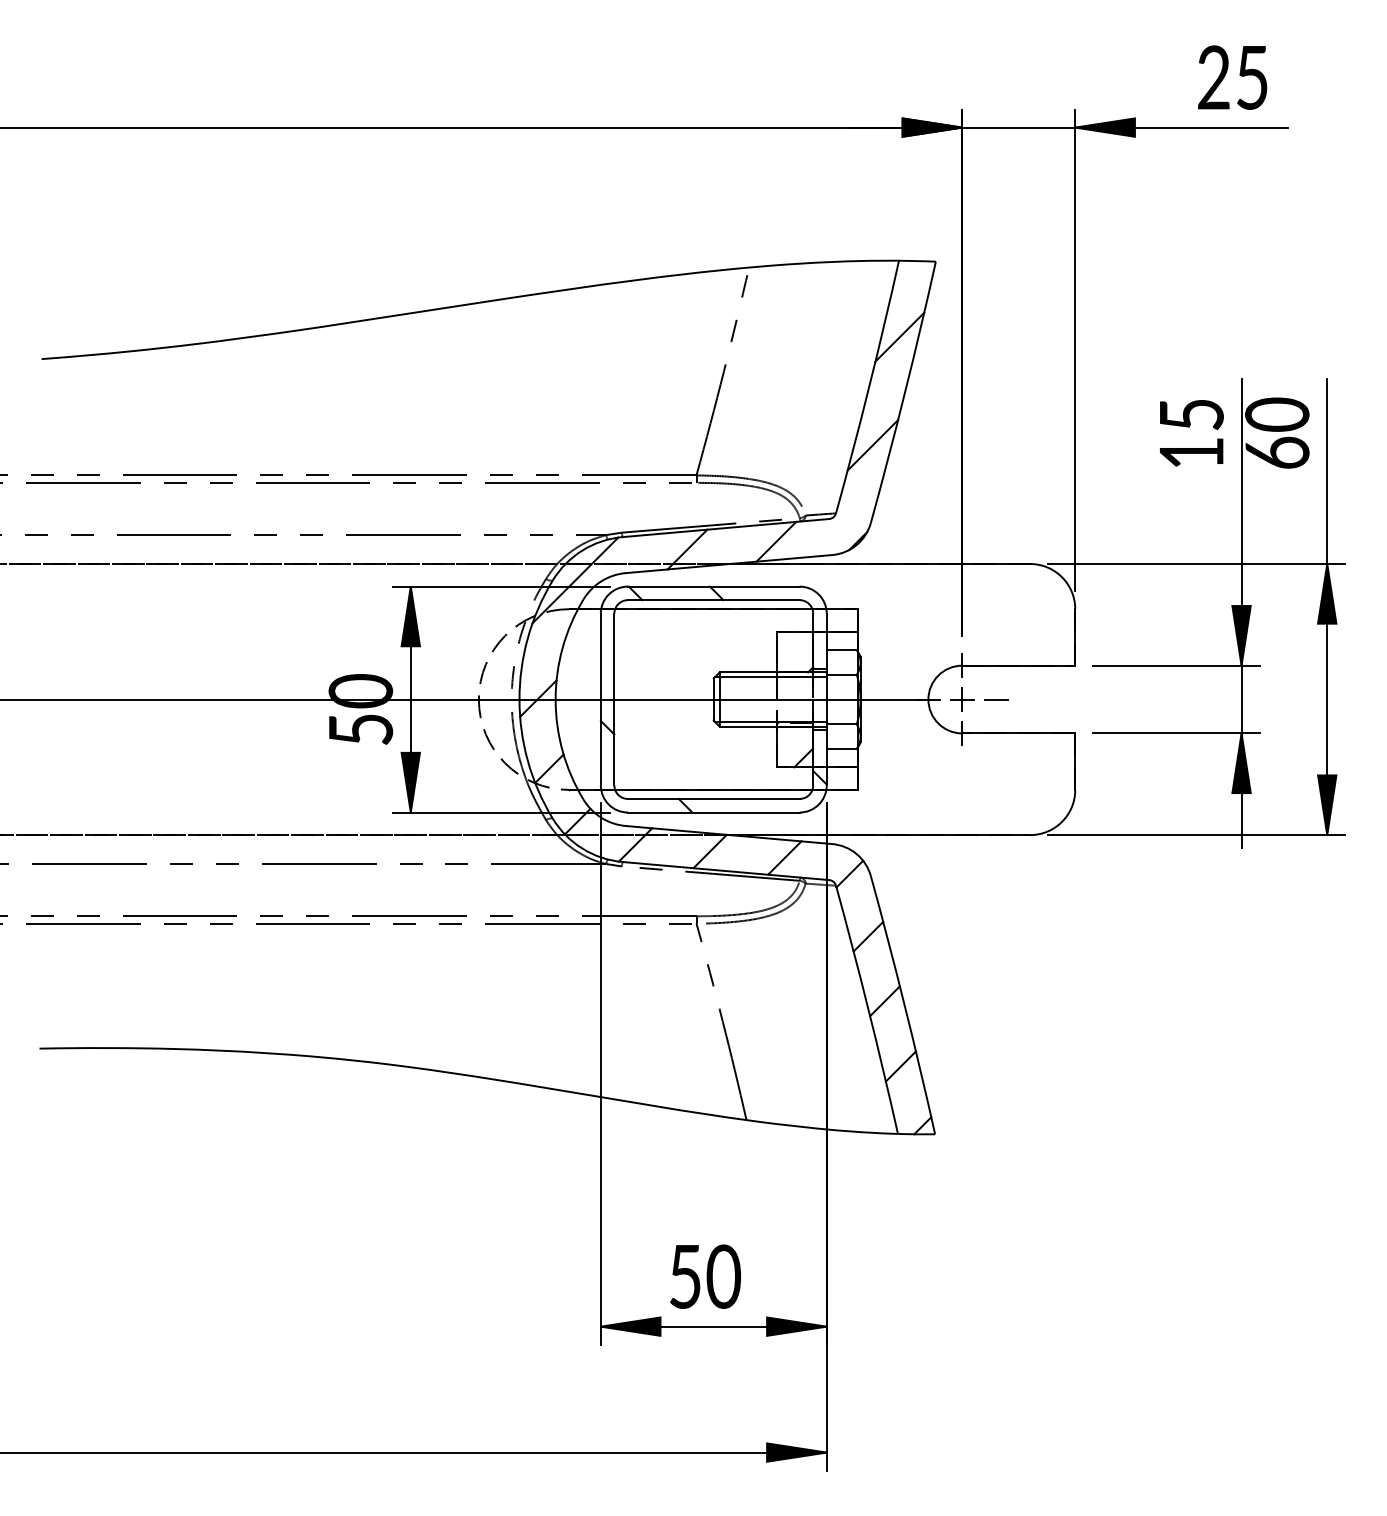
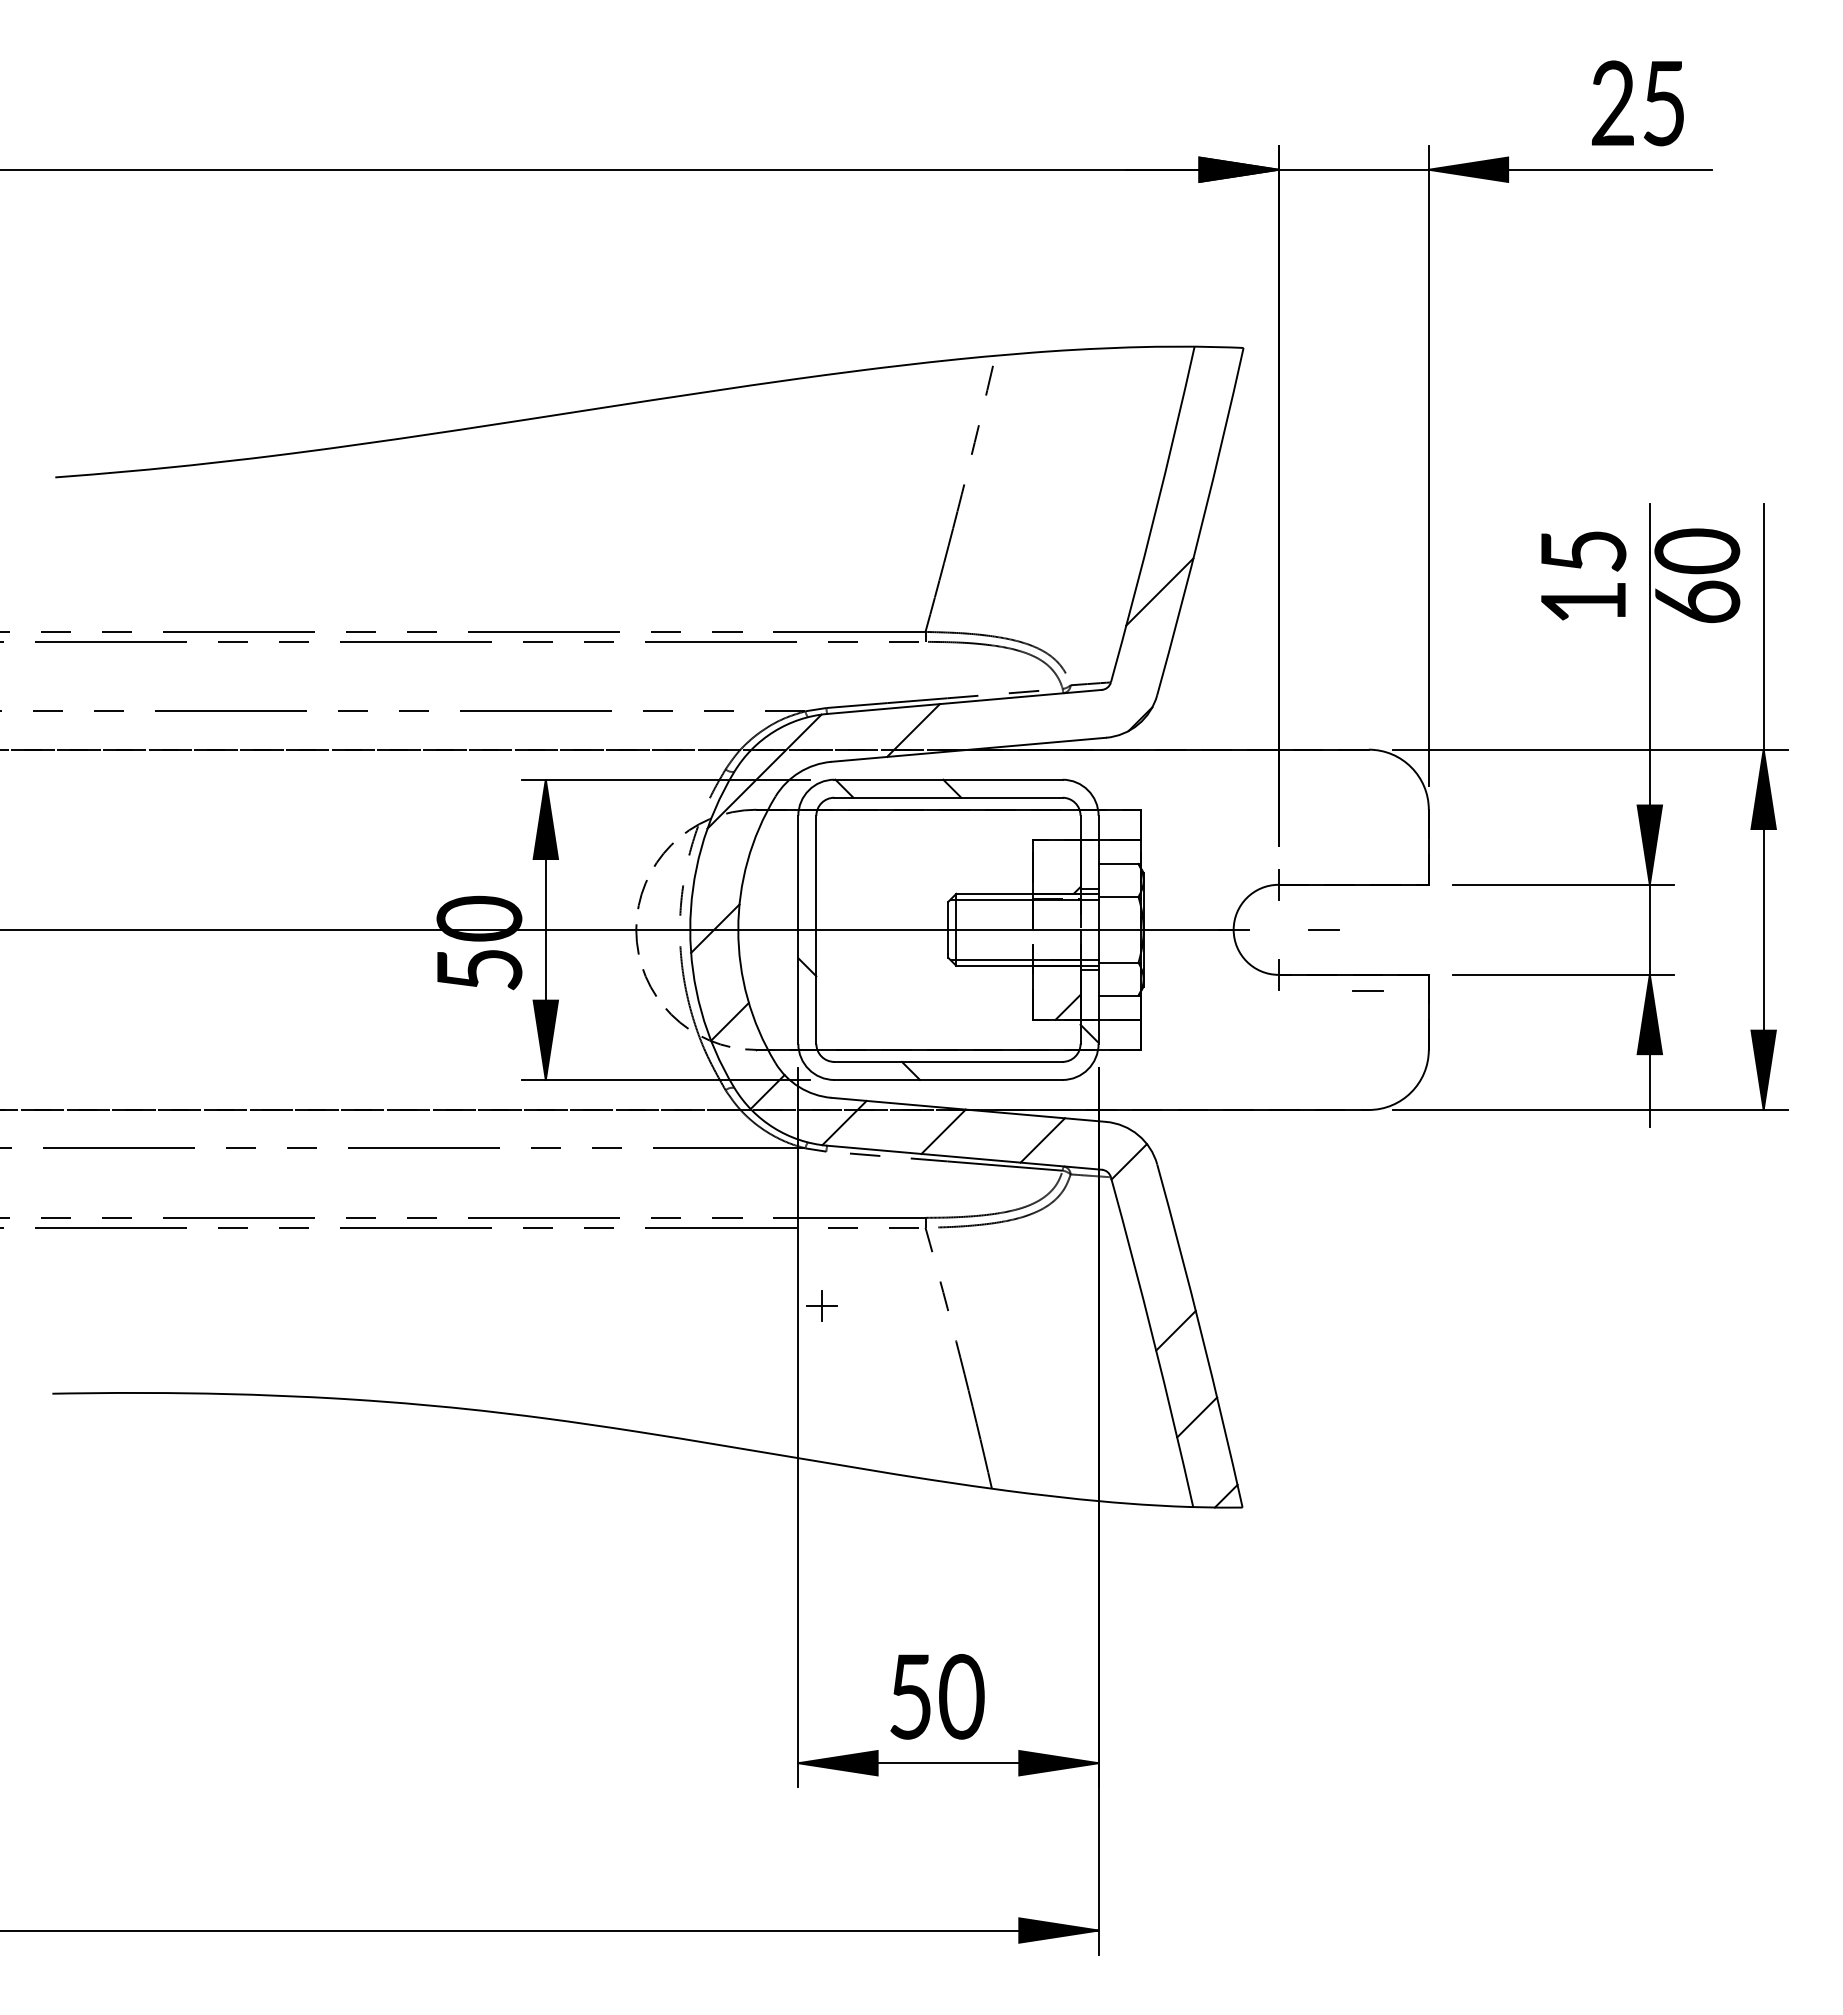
line: (899, 336) -> (1195, 447), removed
line: (776, 541) -> (1031, 719), removed
part: (962, 699) -> (821, 1305), moved
line: (1029, 745) -> (1367, 990), added
line: (868, 936) -> (1153, 1244), removed

